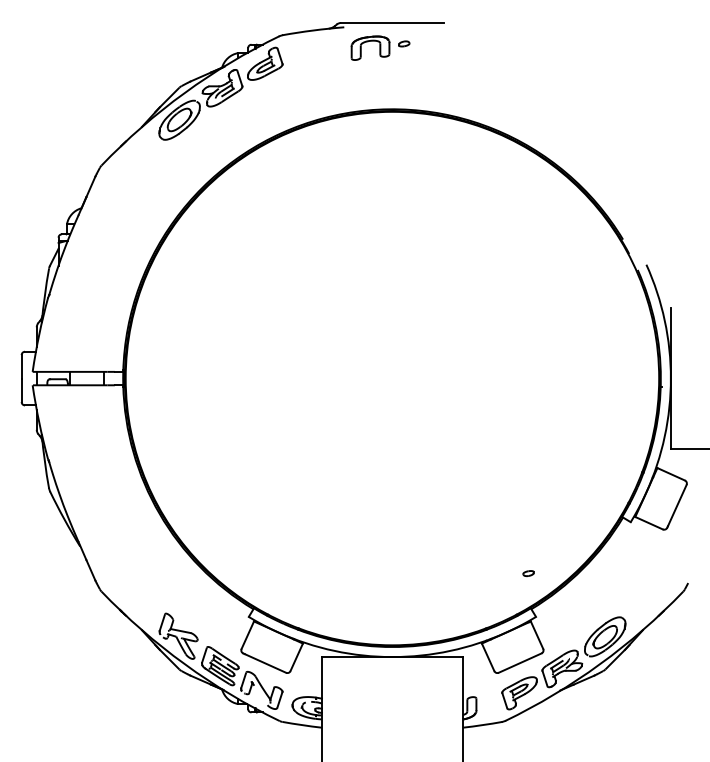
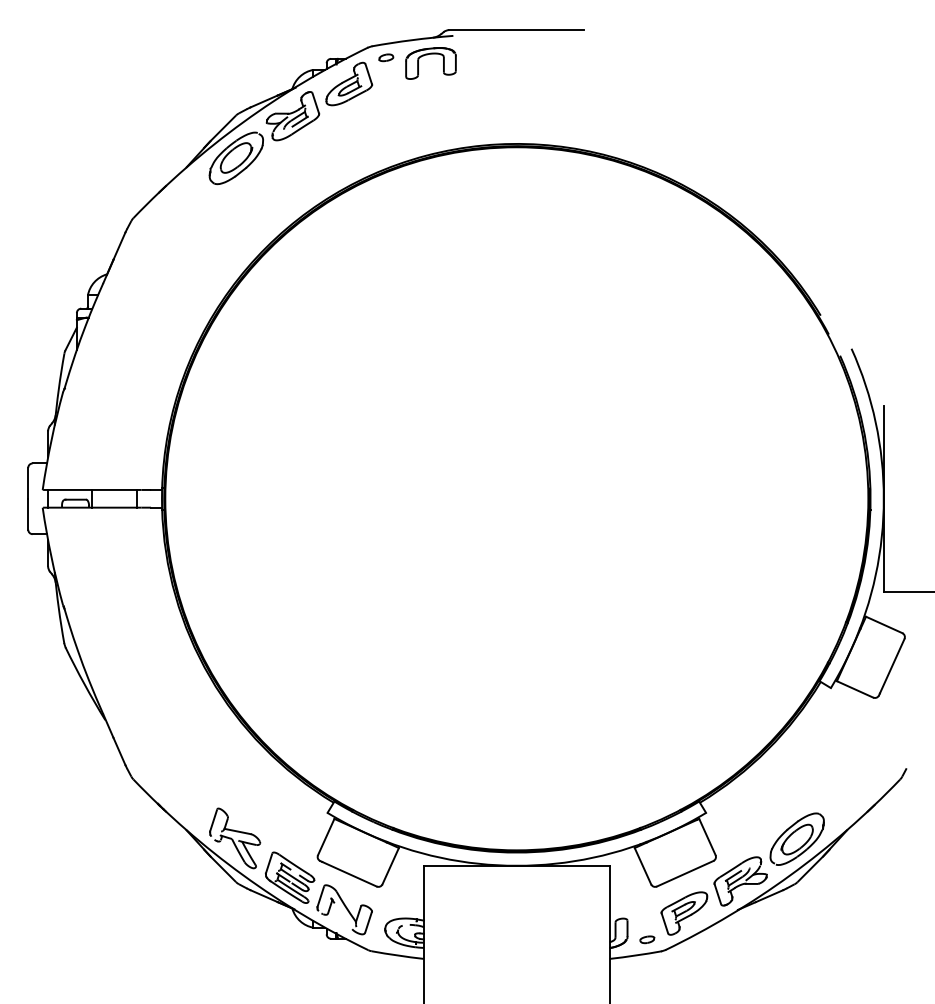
part: (367, 42) -> (427, 55), moved
part: (404, 43) -> (386, 57), moved
part: (528, 573) -> (647, 939), moved

